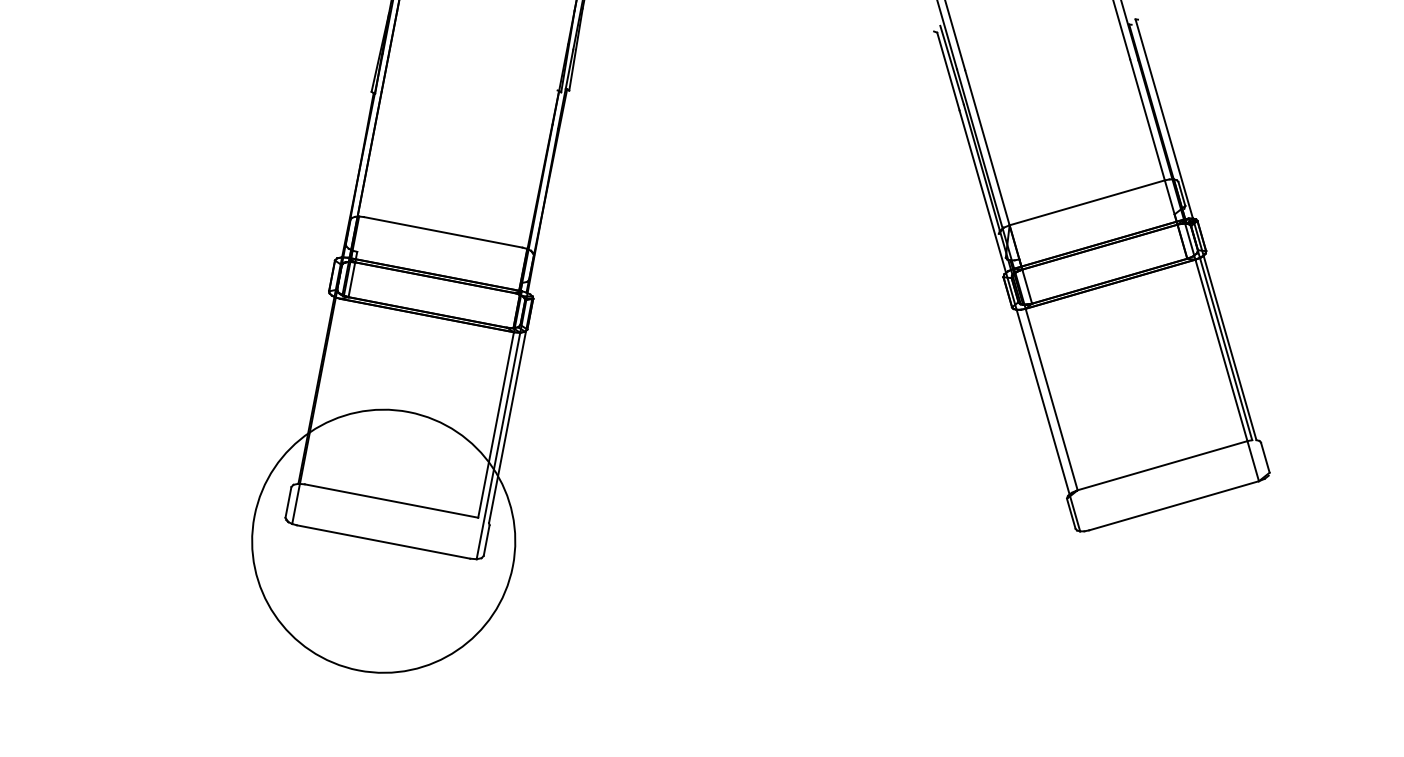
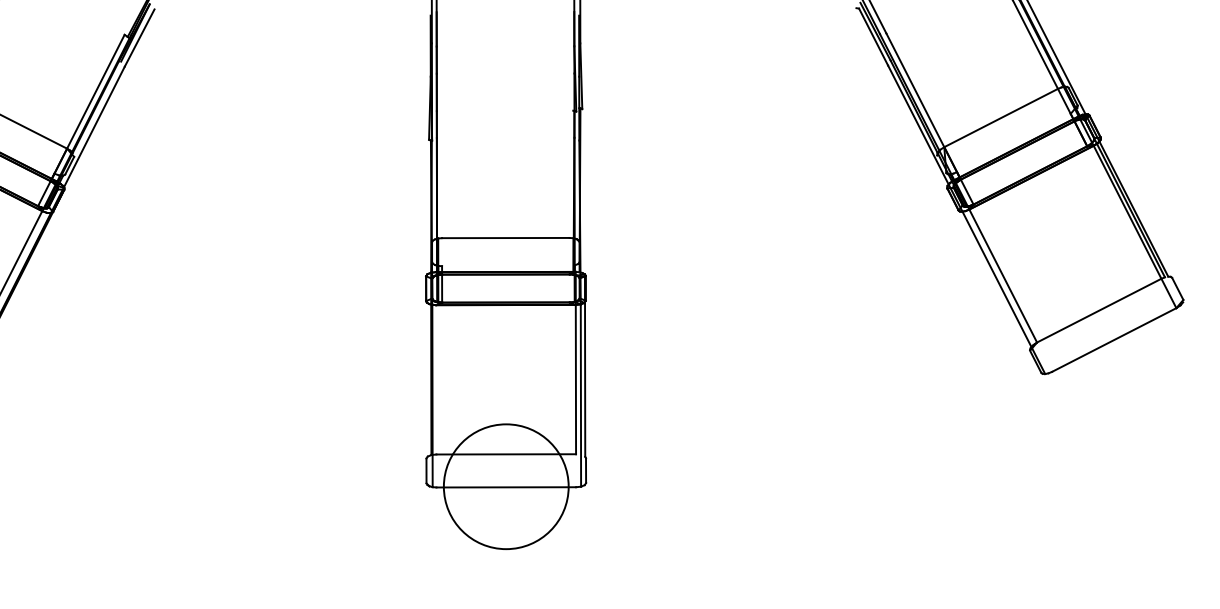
circle: (384, 540) -> (506, 486), size x0.6

